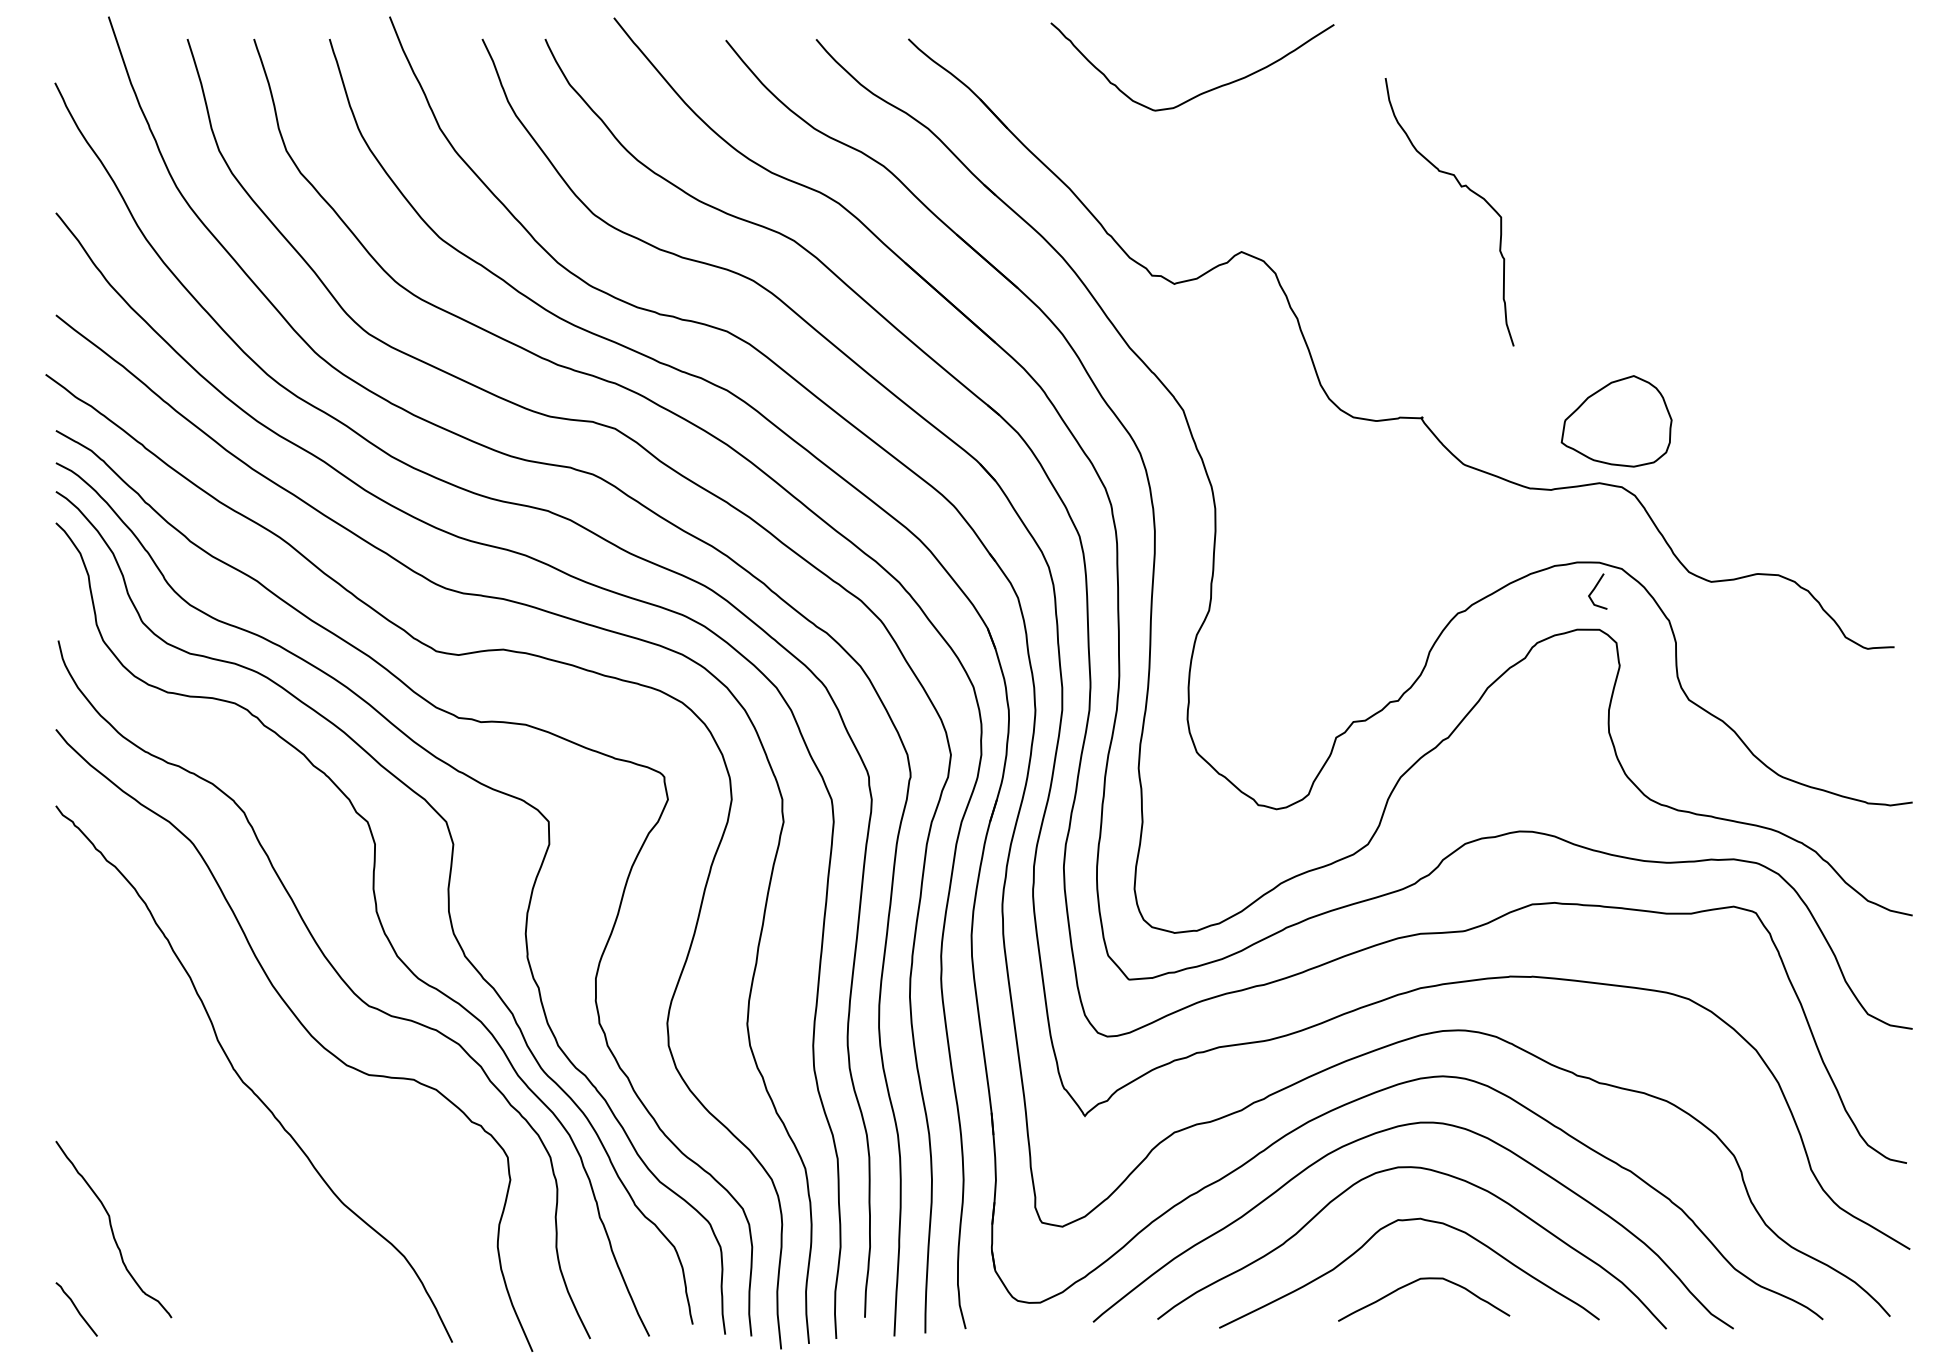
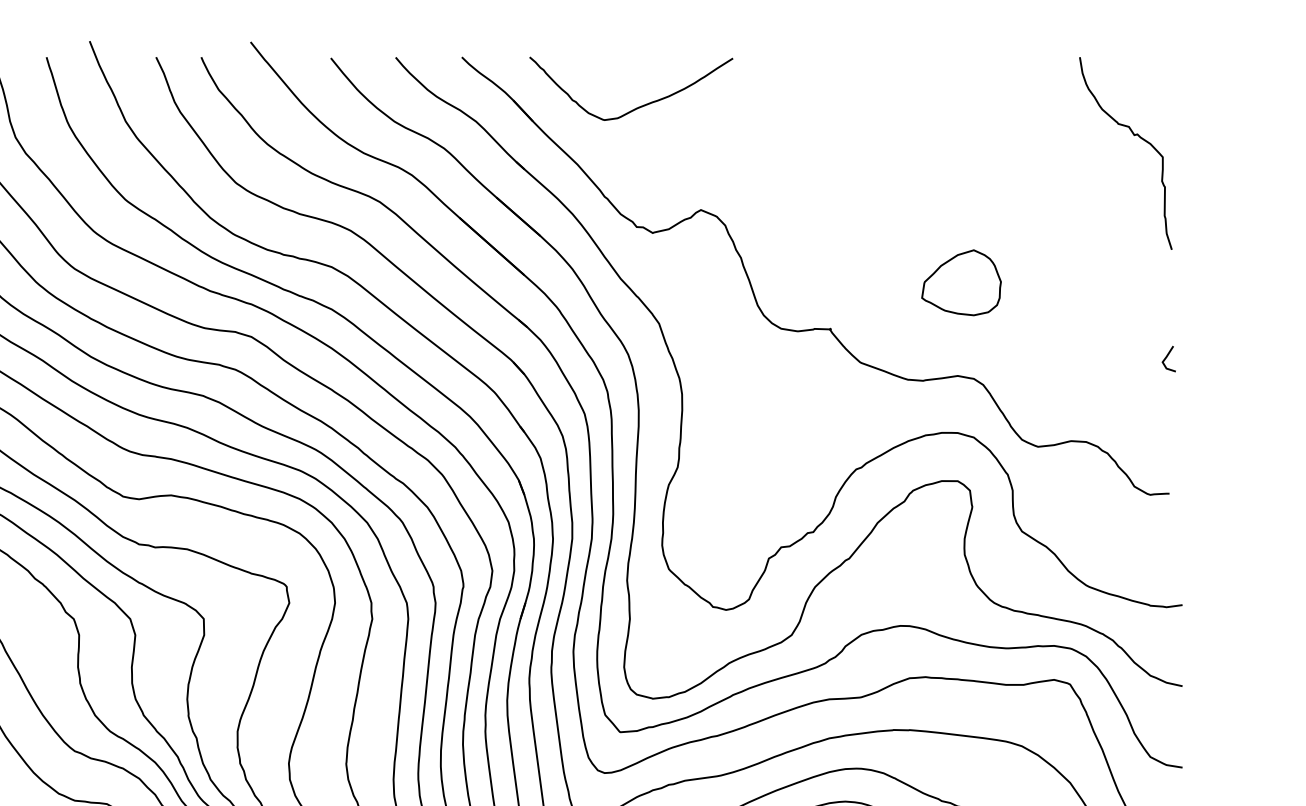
curve: (1204, 91) -> (639, 106), moved
curve: (1461, 187) -> (1134, 135), moved
part: (1616, 421) -> (961, 282), moved
line: (1594, 590) -> (1166, 358), moved

